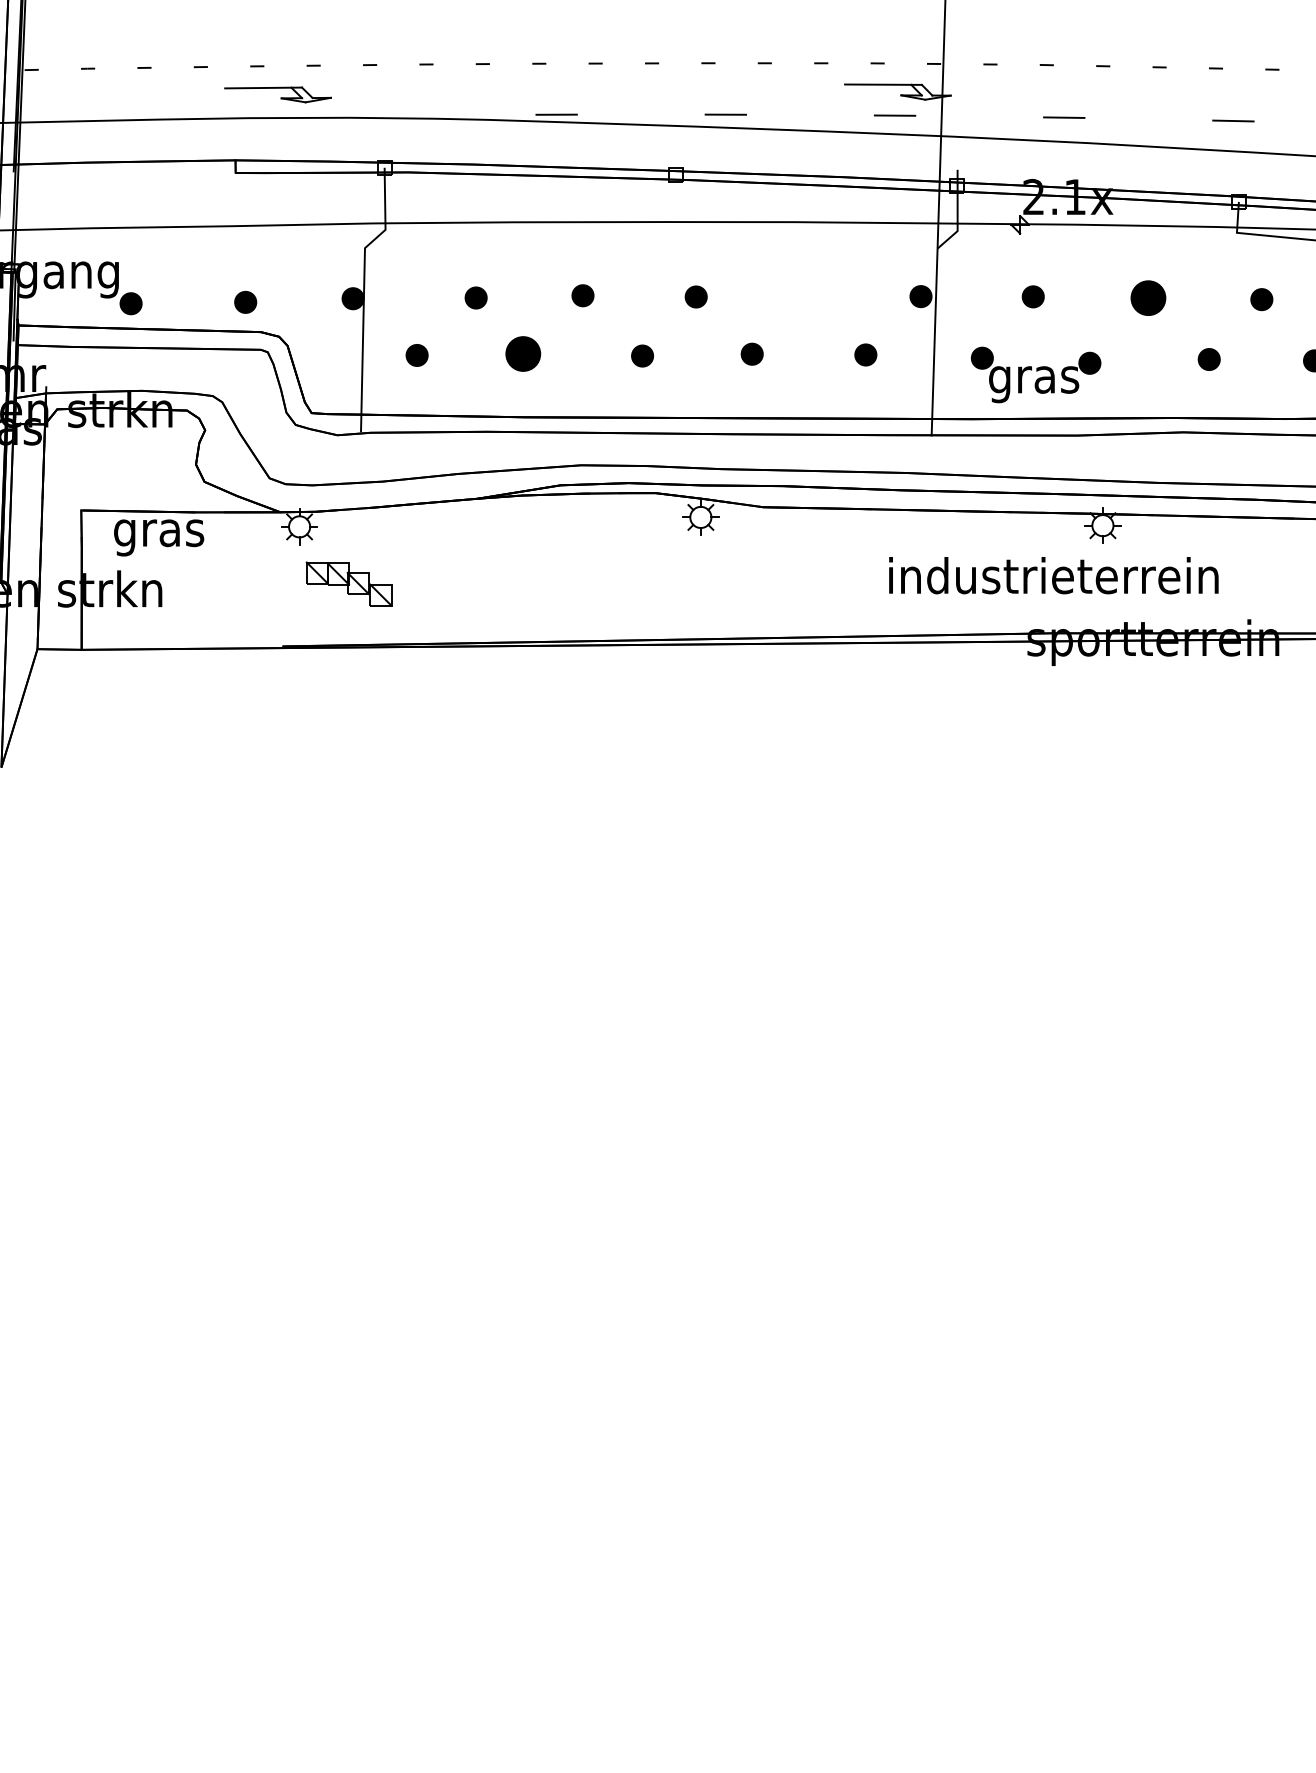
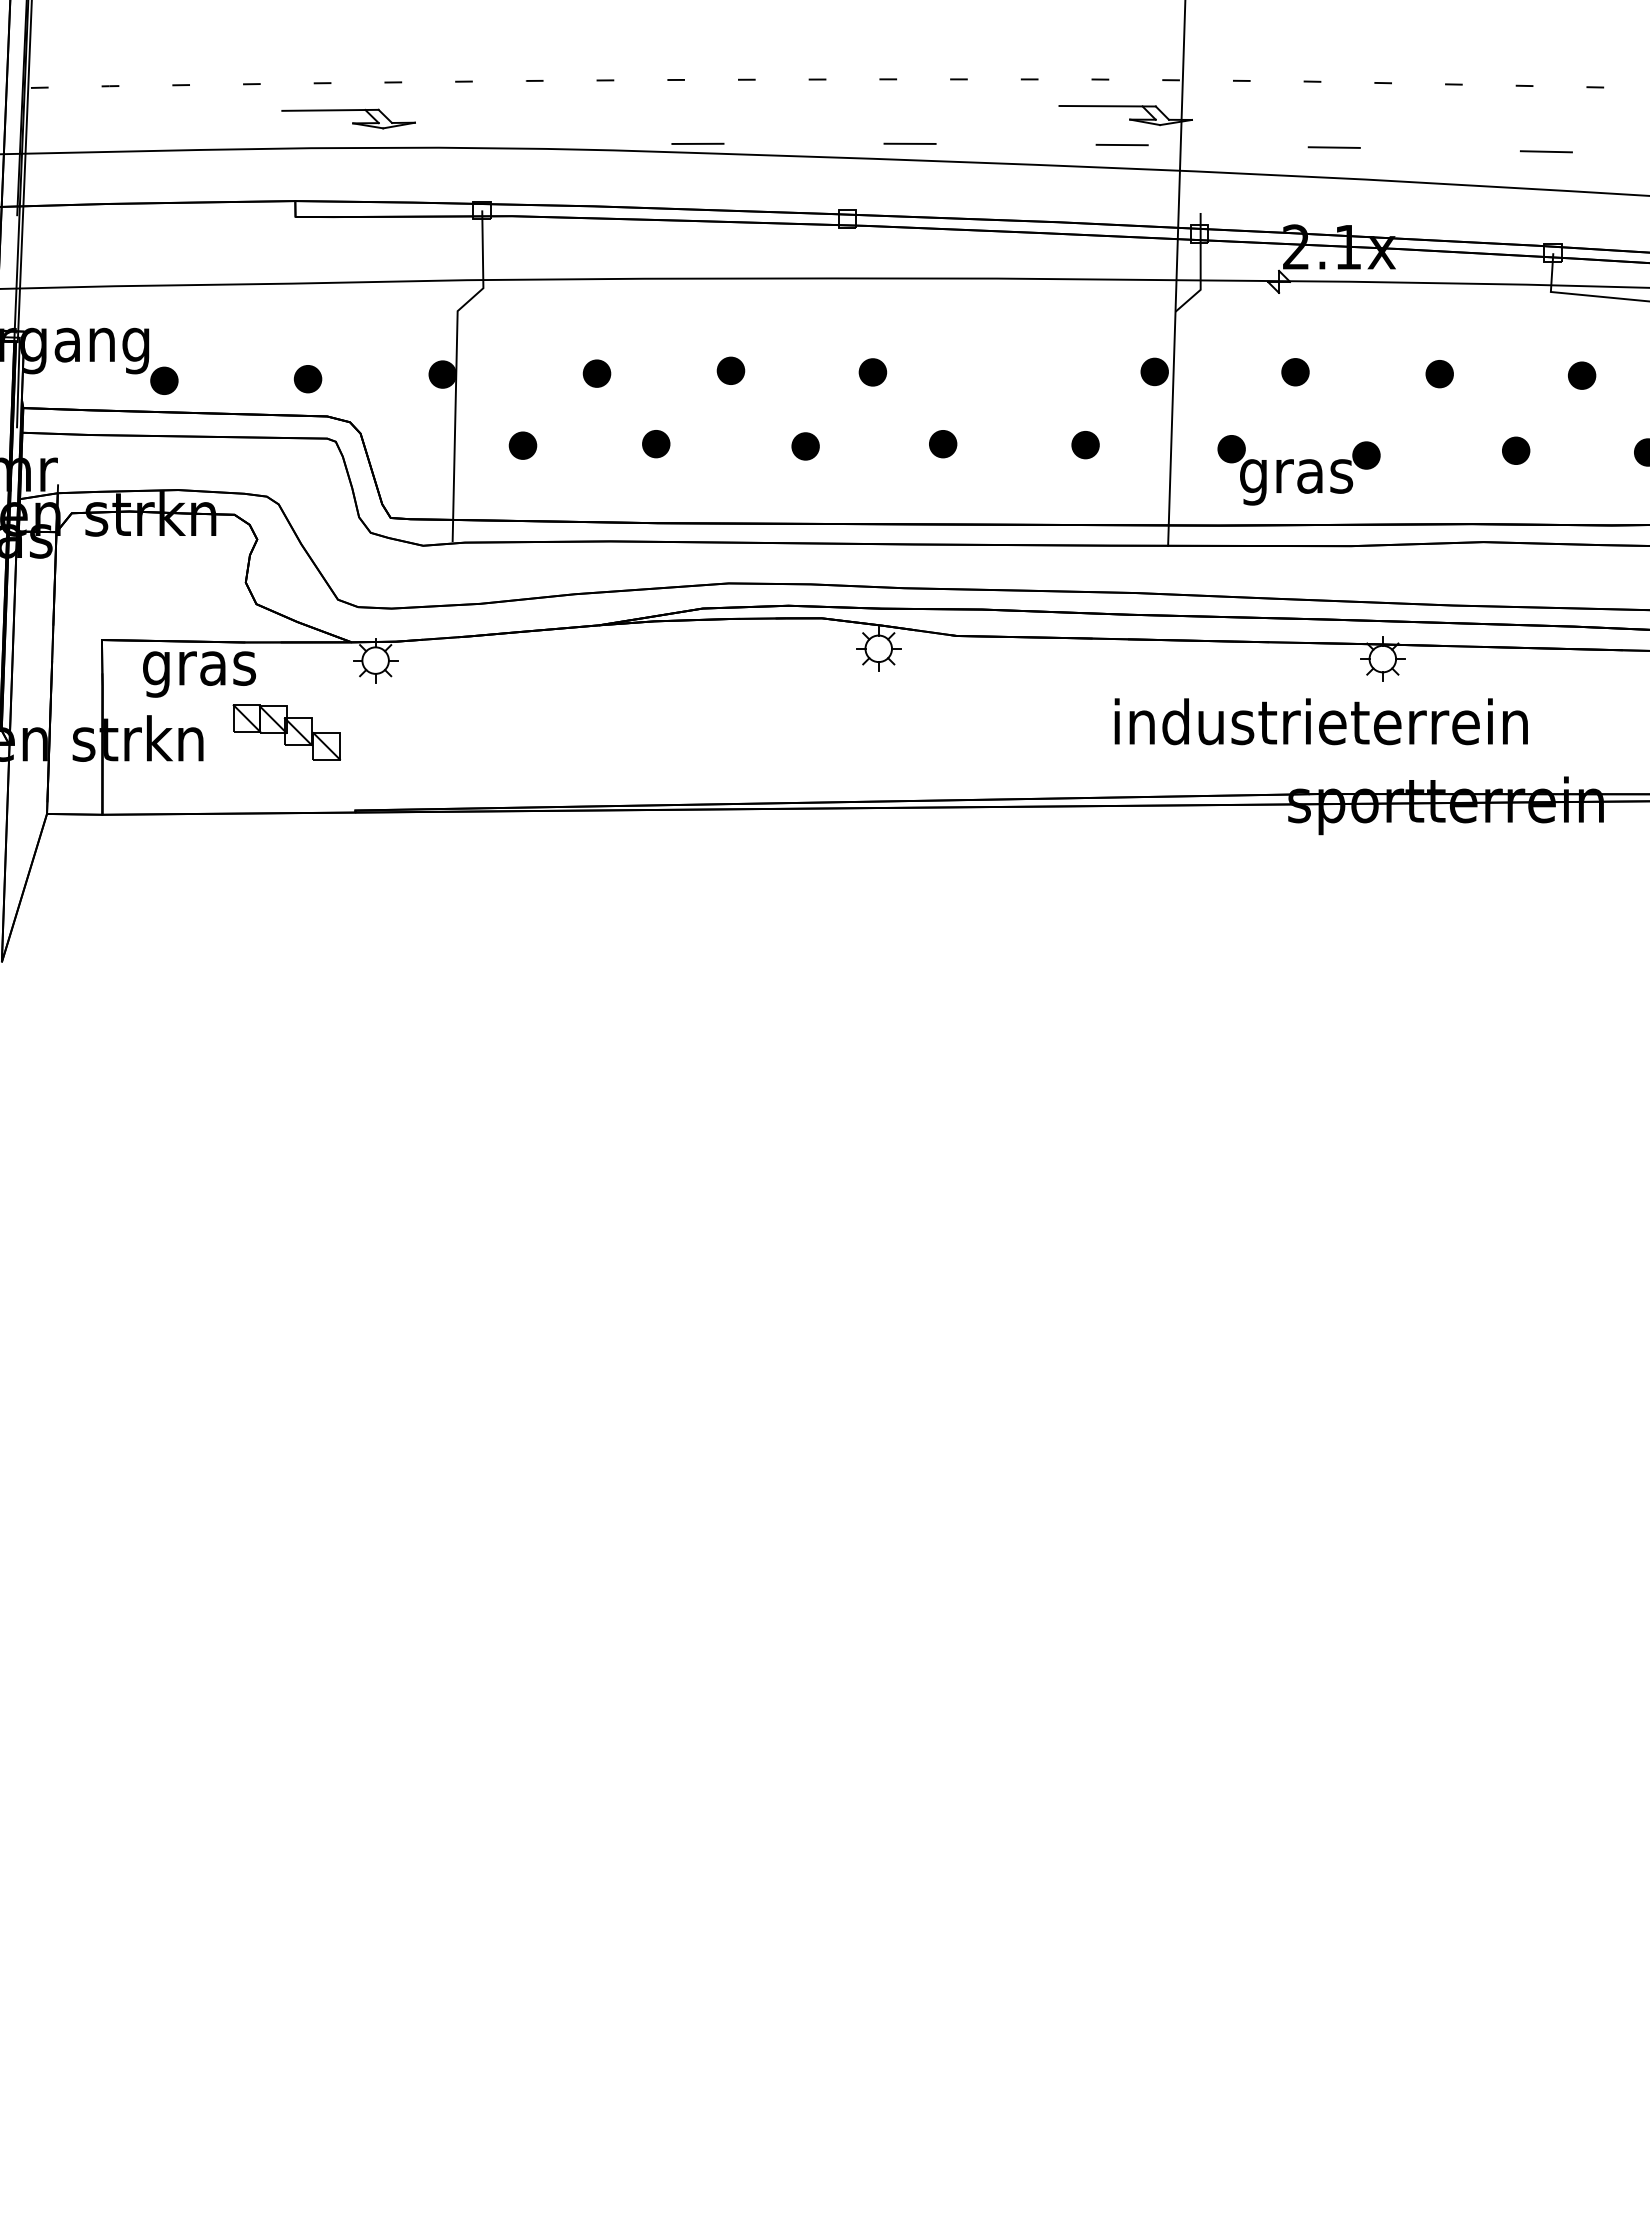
part: (1148, 298) -> (1439, 374), size x0.62
part: (523, 354) -> (656, 444), size x0.62
part: (348, 584) -> (286, 732), moved

